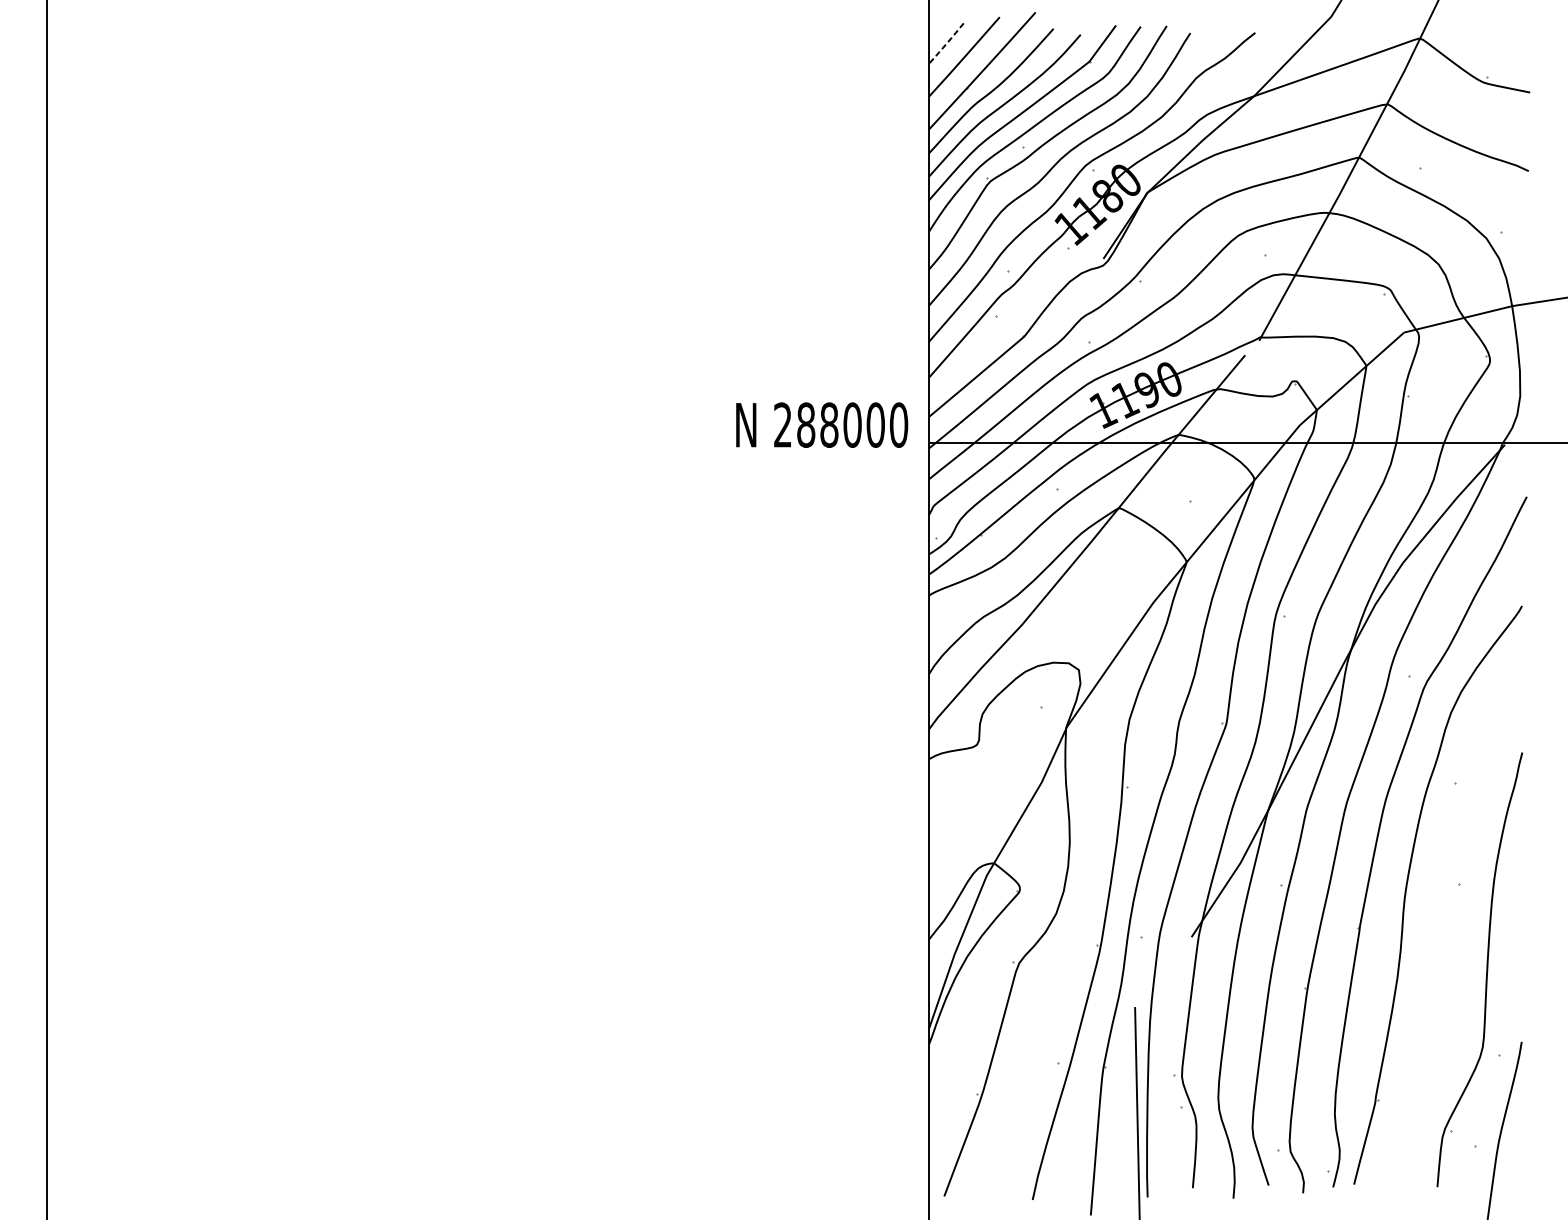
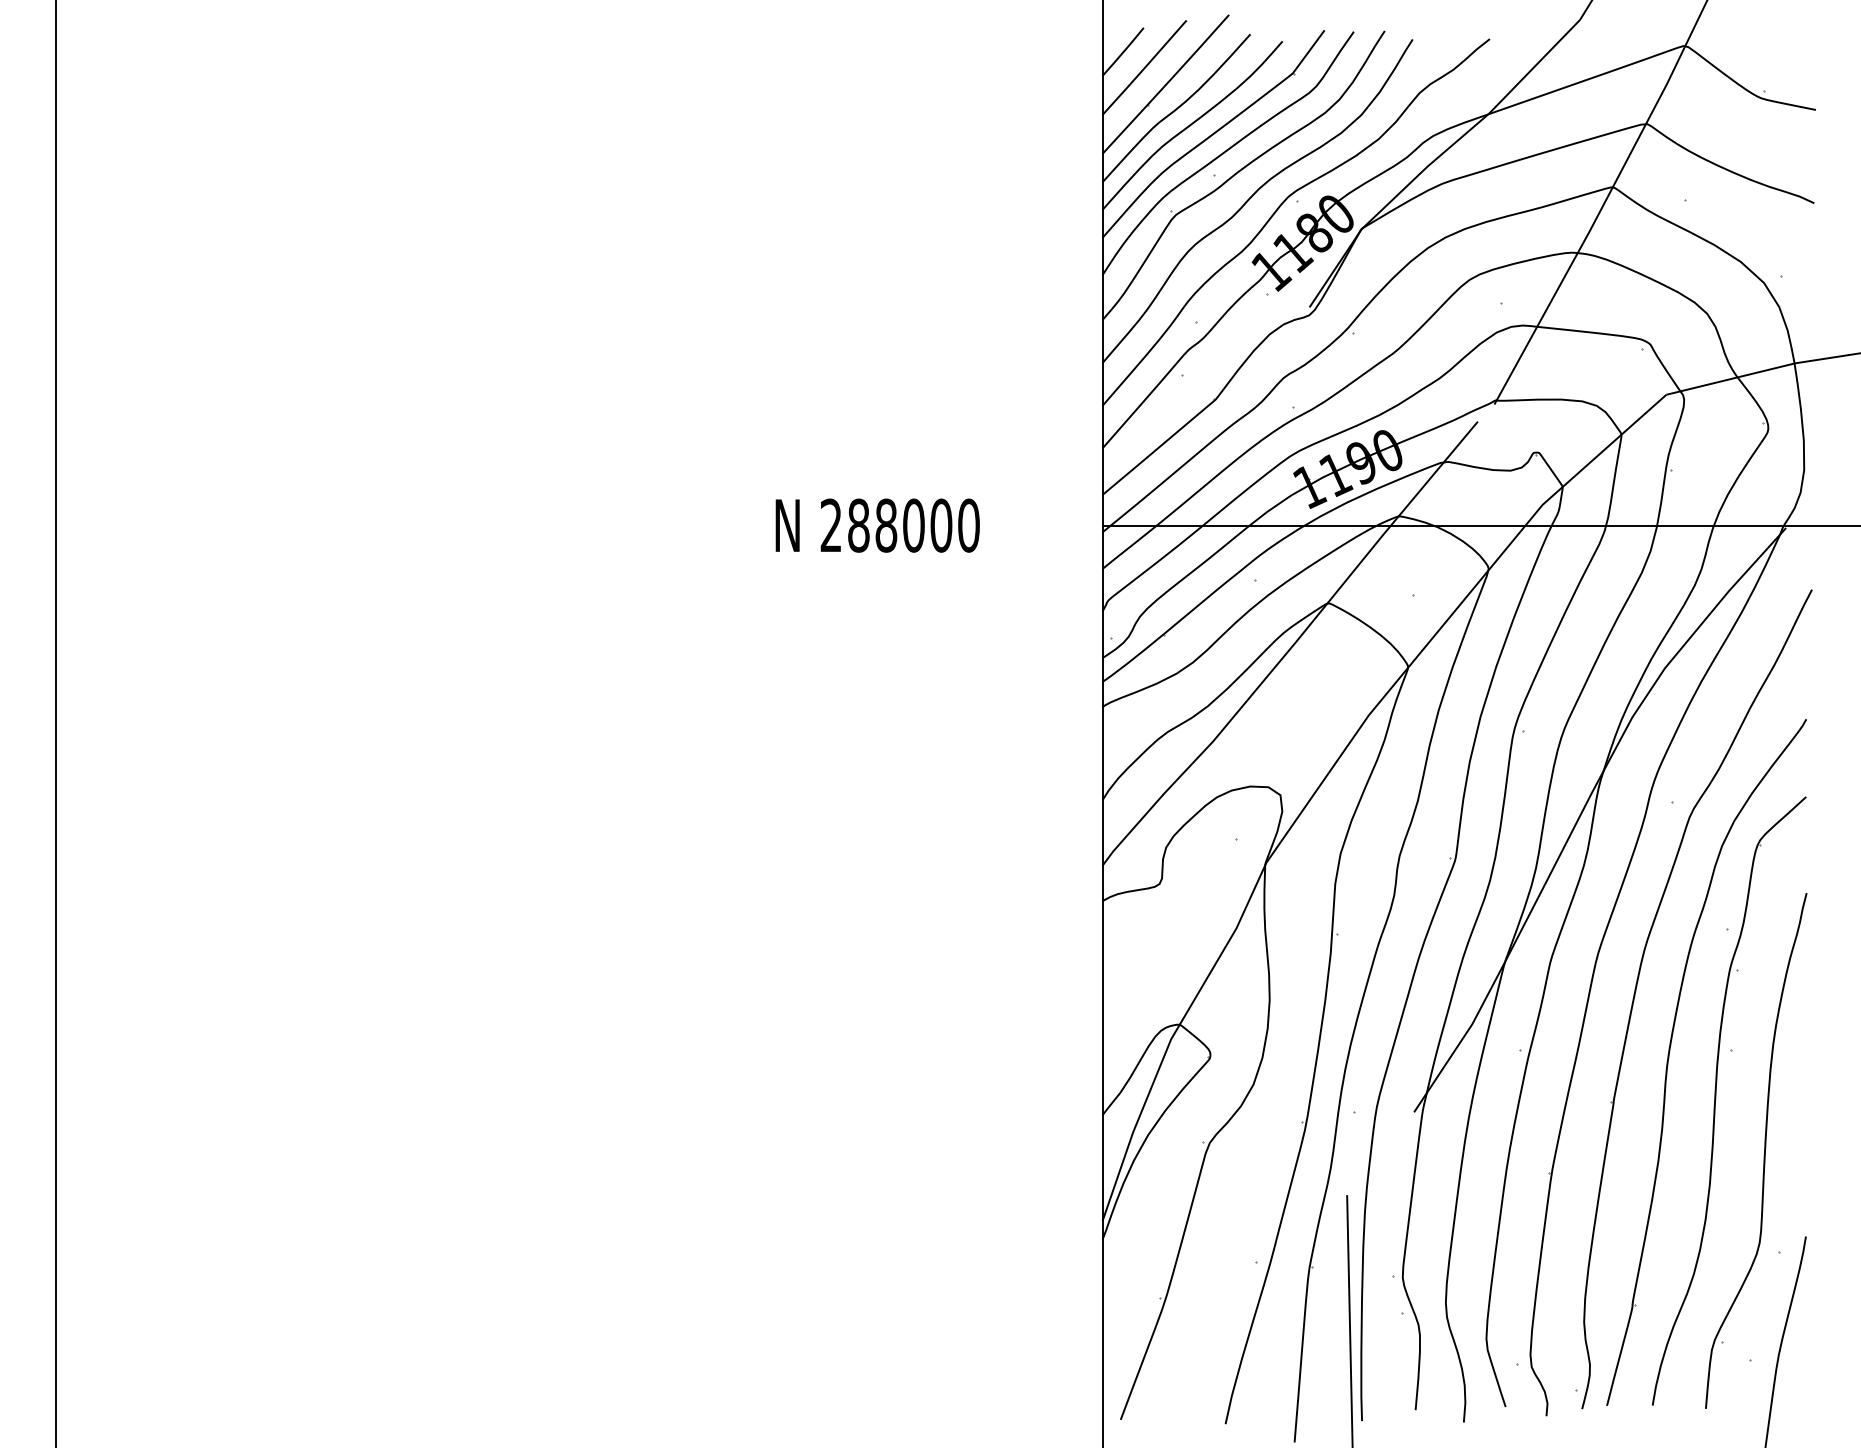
line: (946, 44) -> (1123, 52), dashed -> solid
text: (821, 425) -> (877, 525), moved
part: (1446, 926) -> (1716, 1099), added

